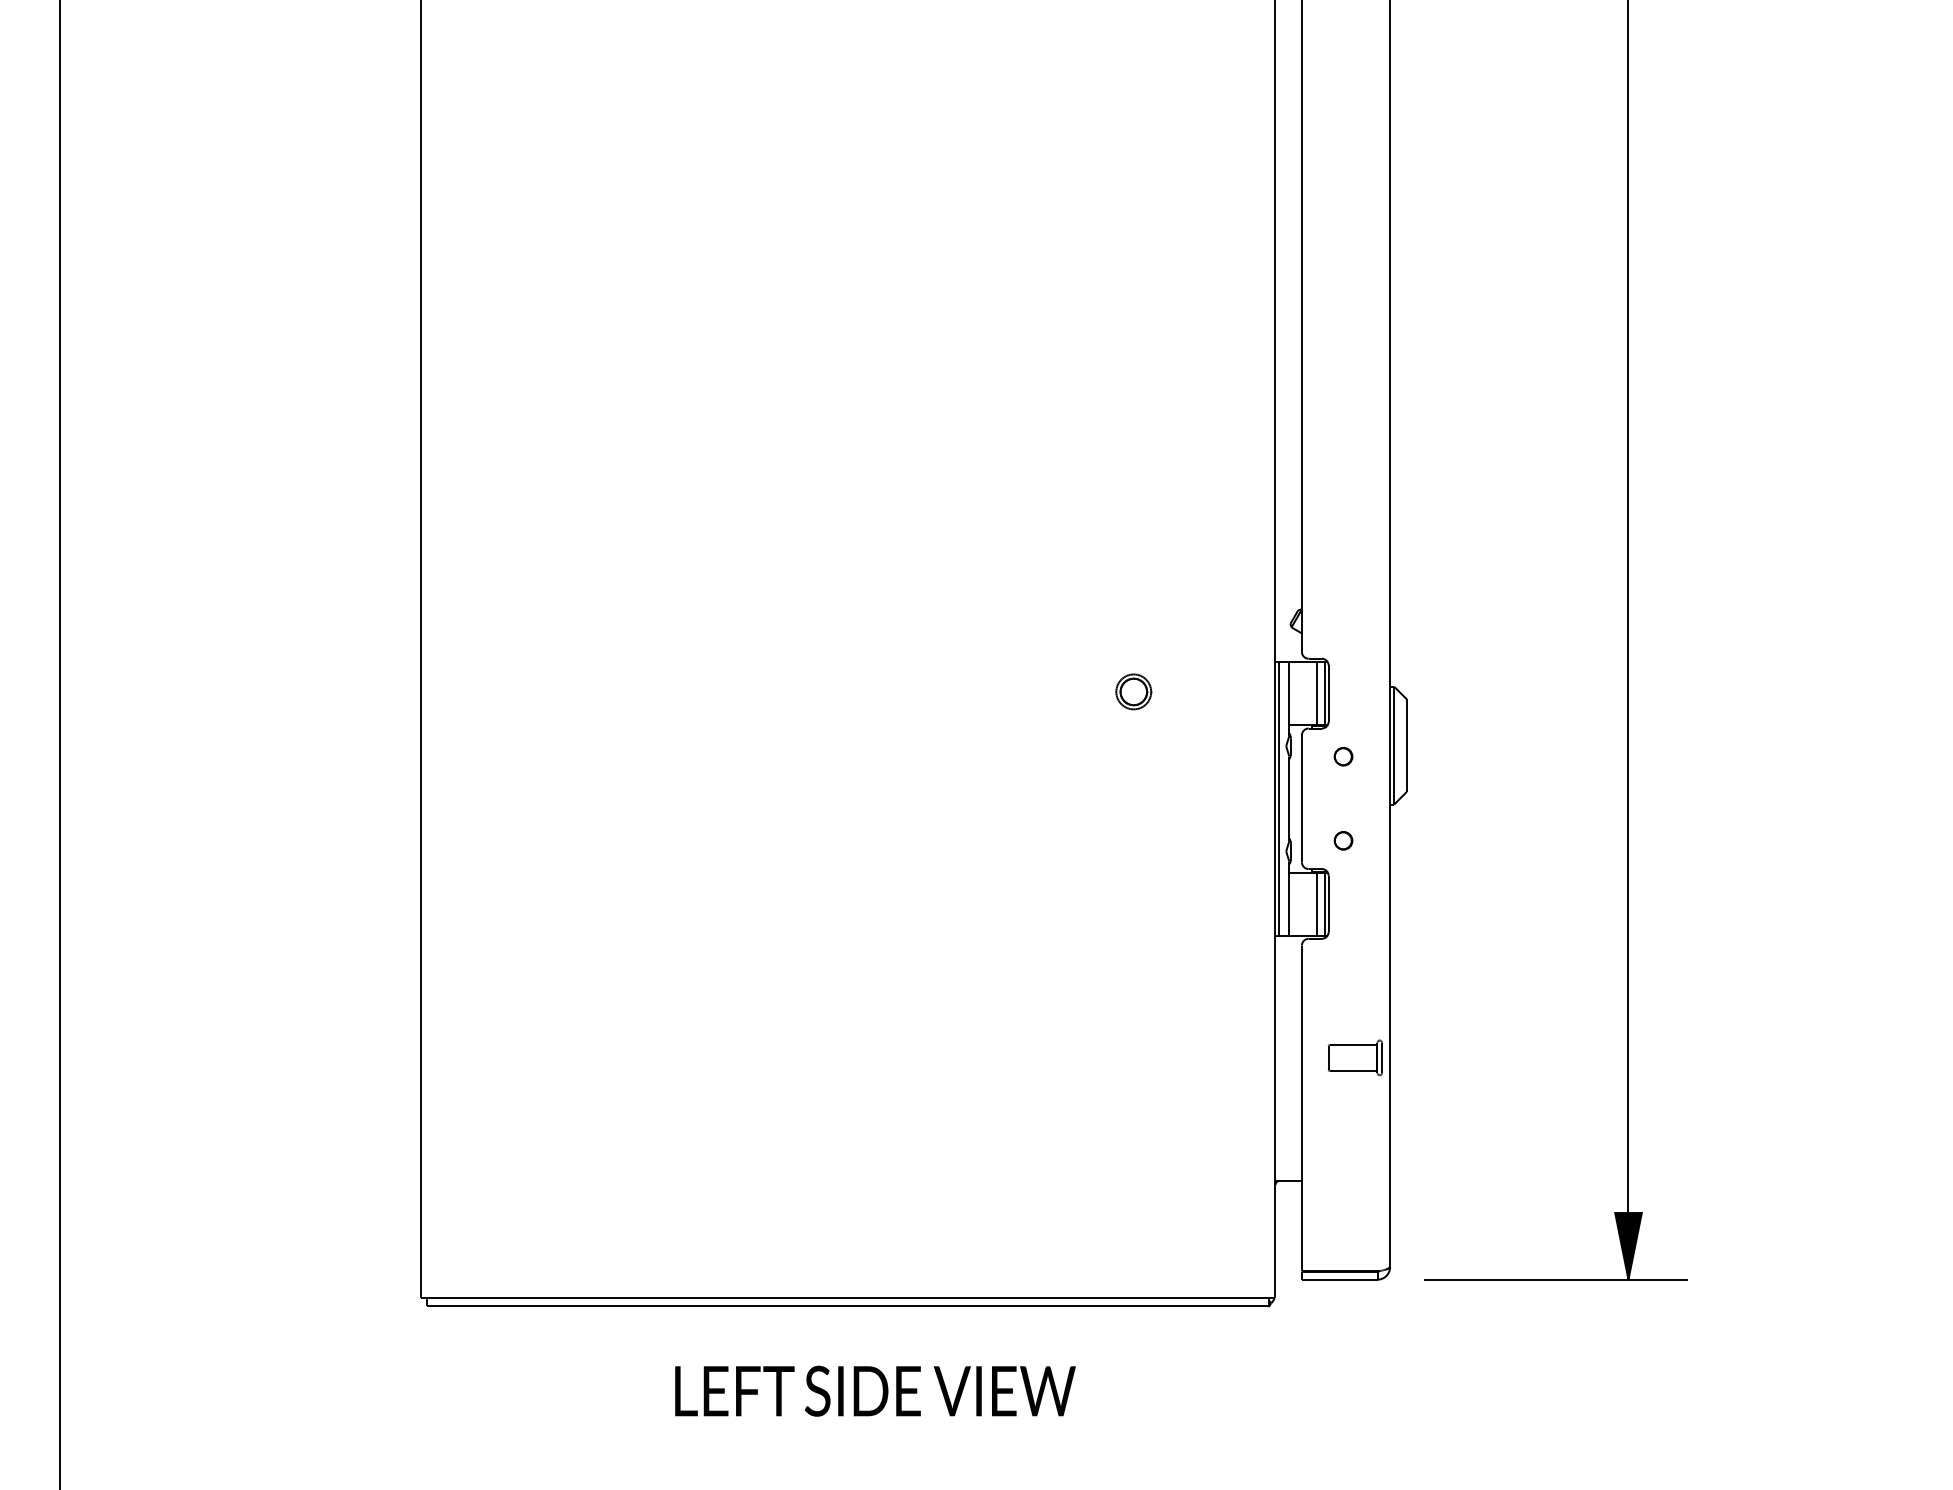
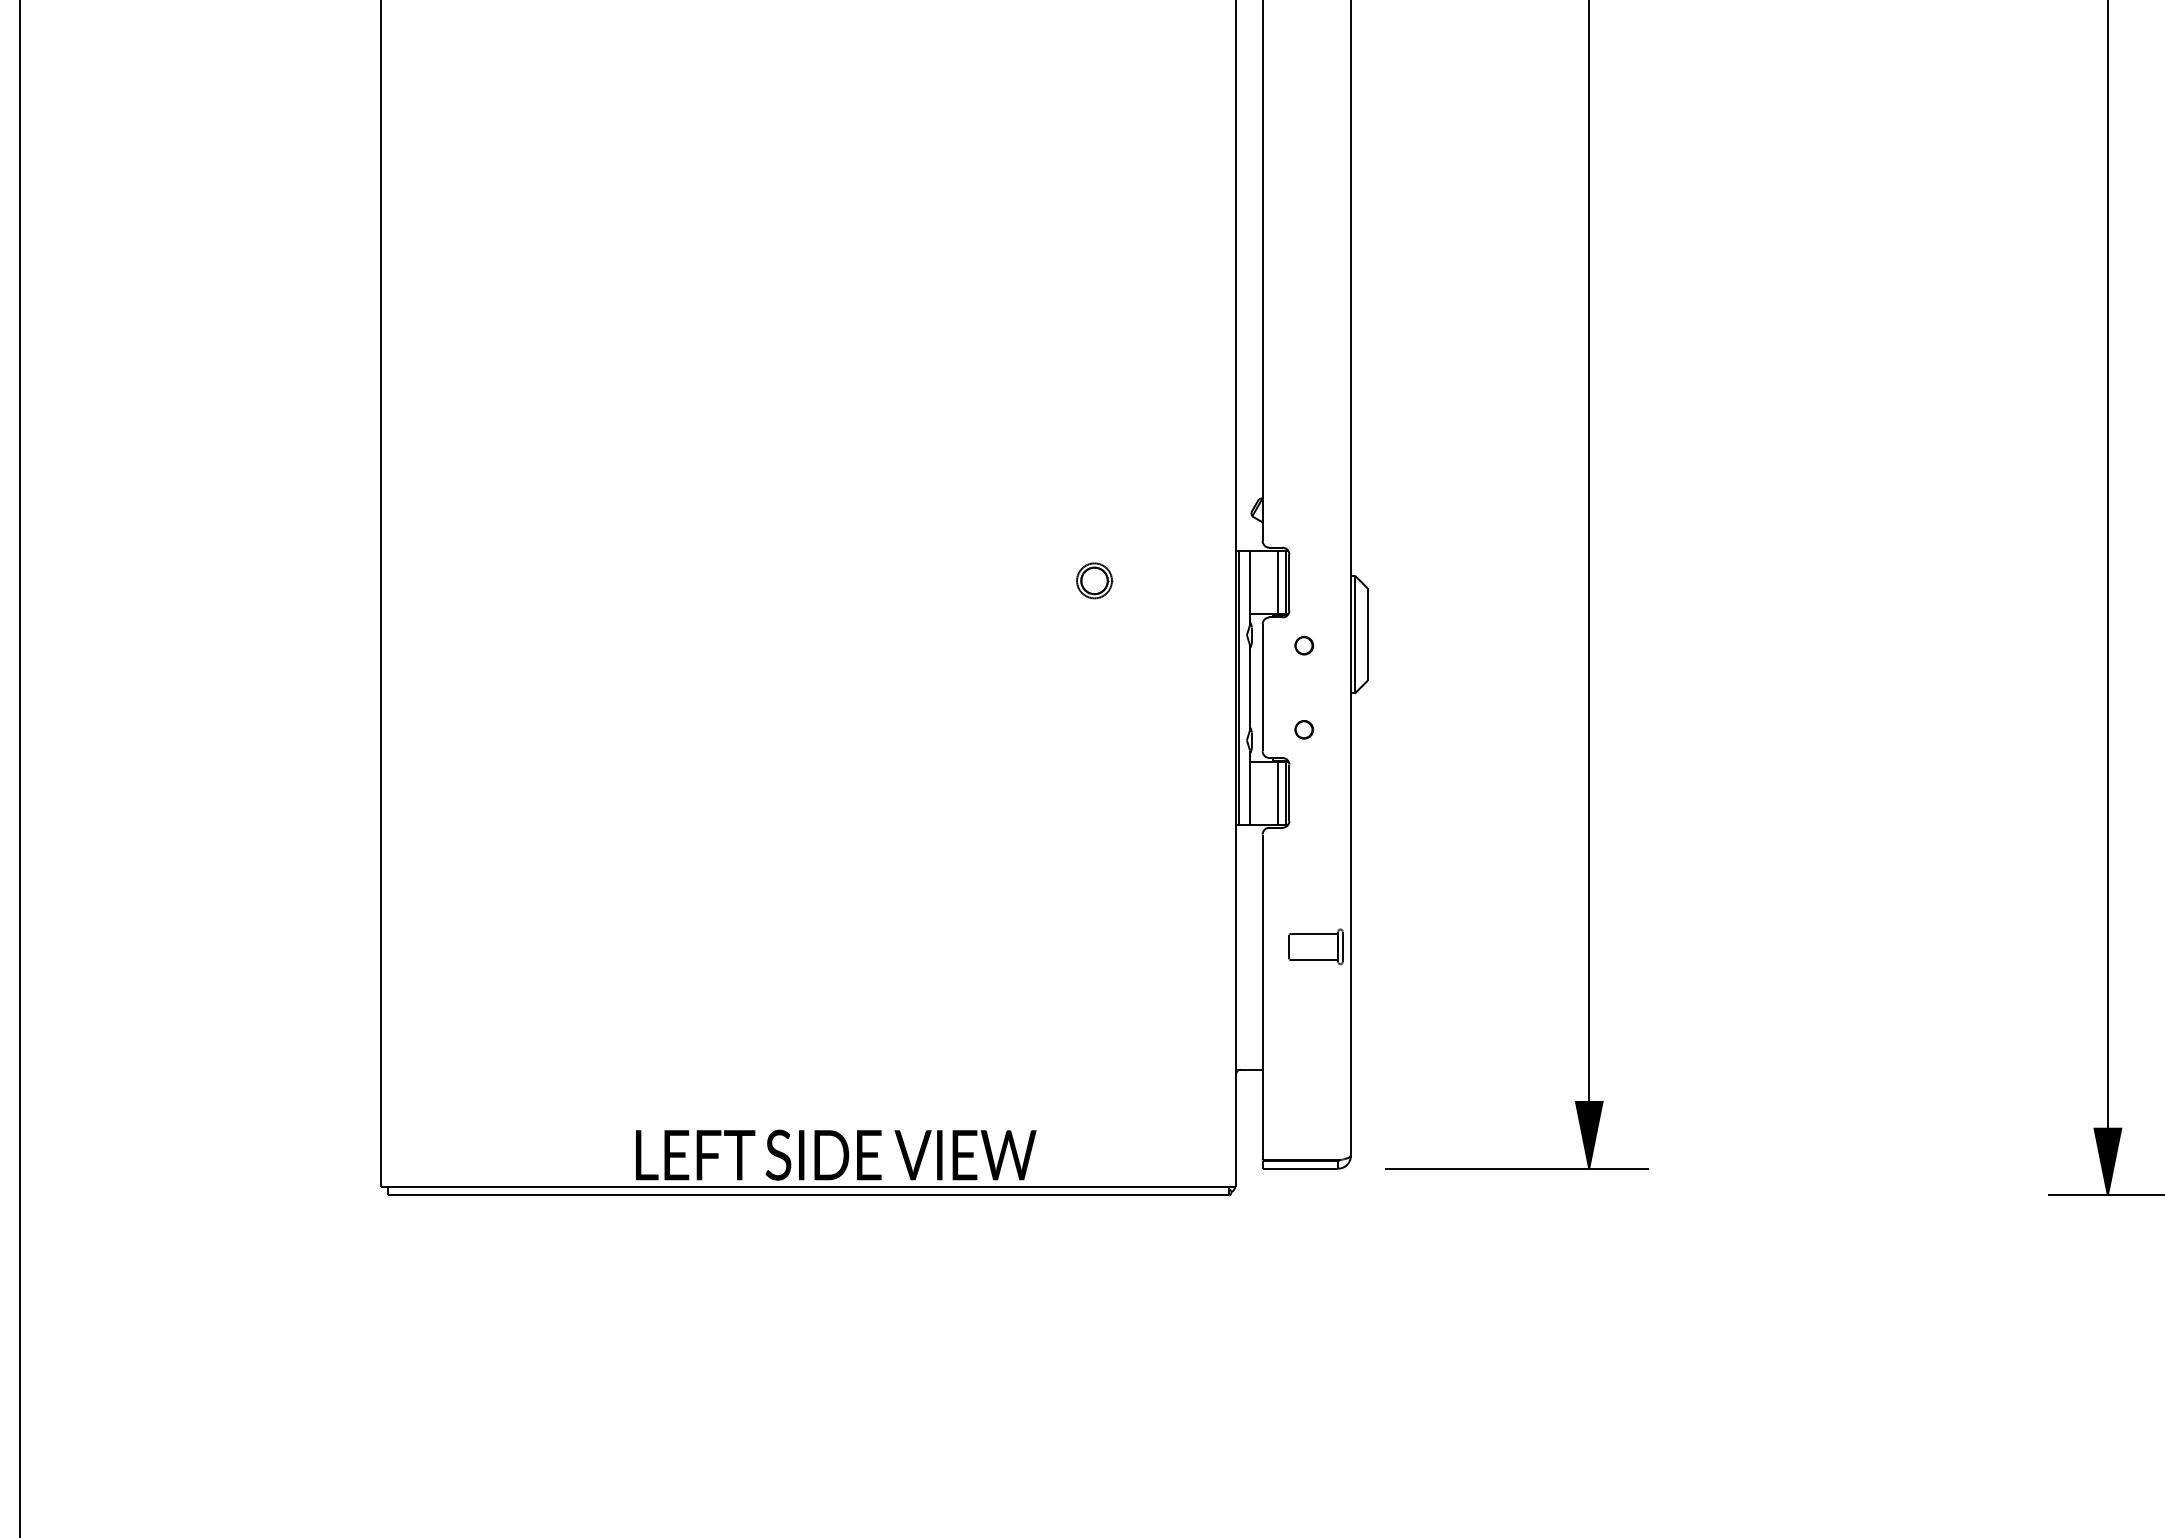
text: (875, 1390) -> (836, 1154), moved

